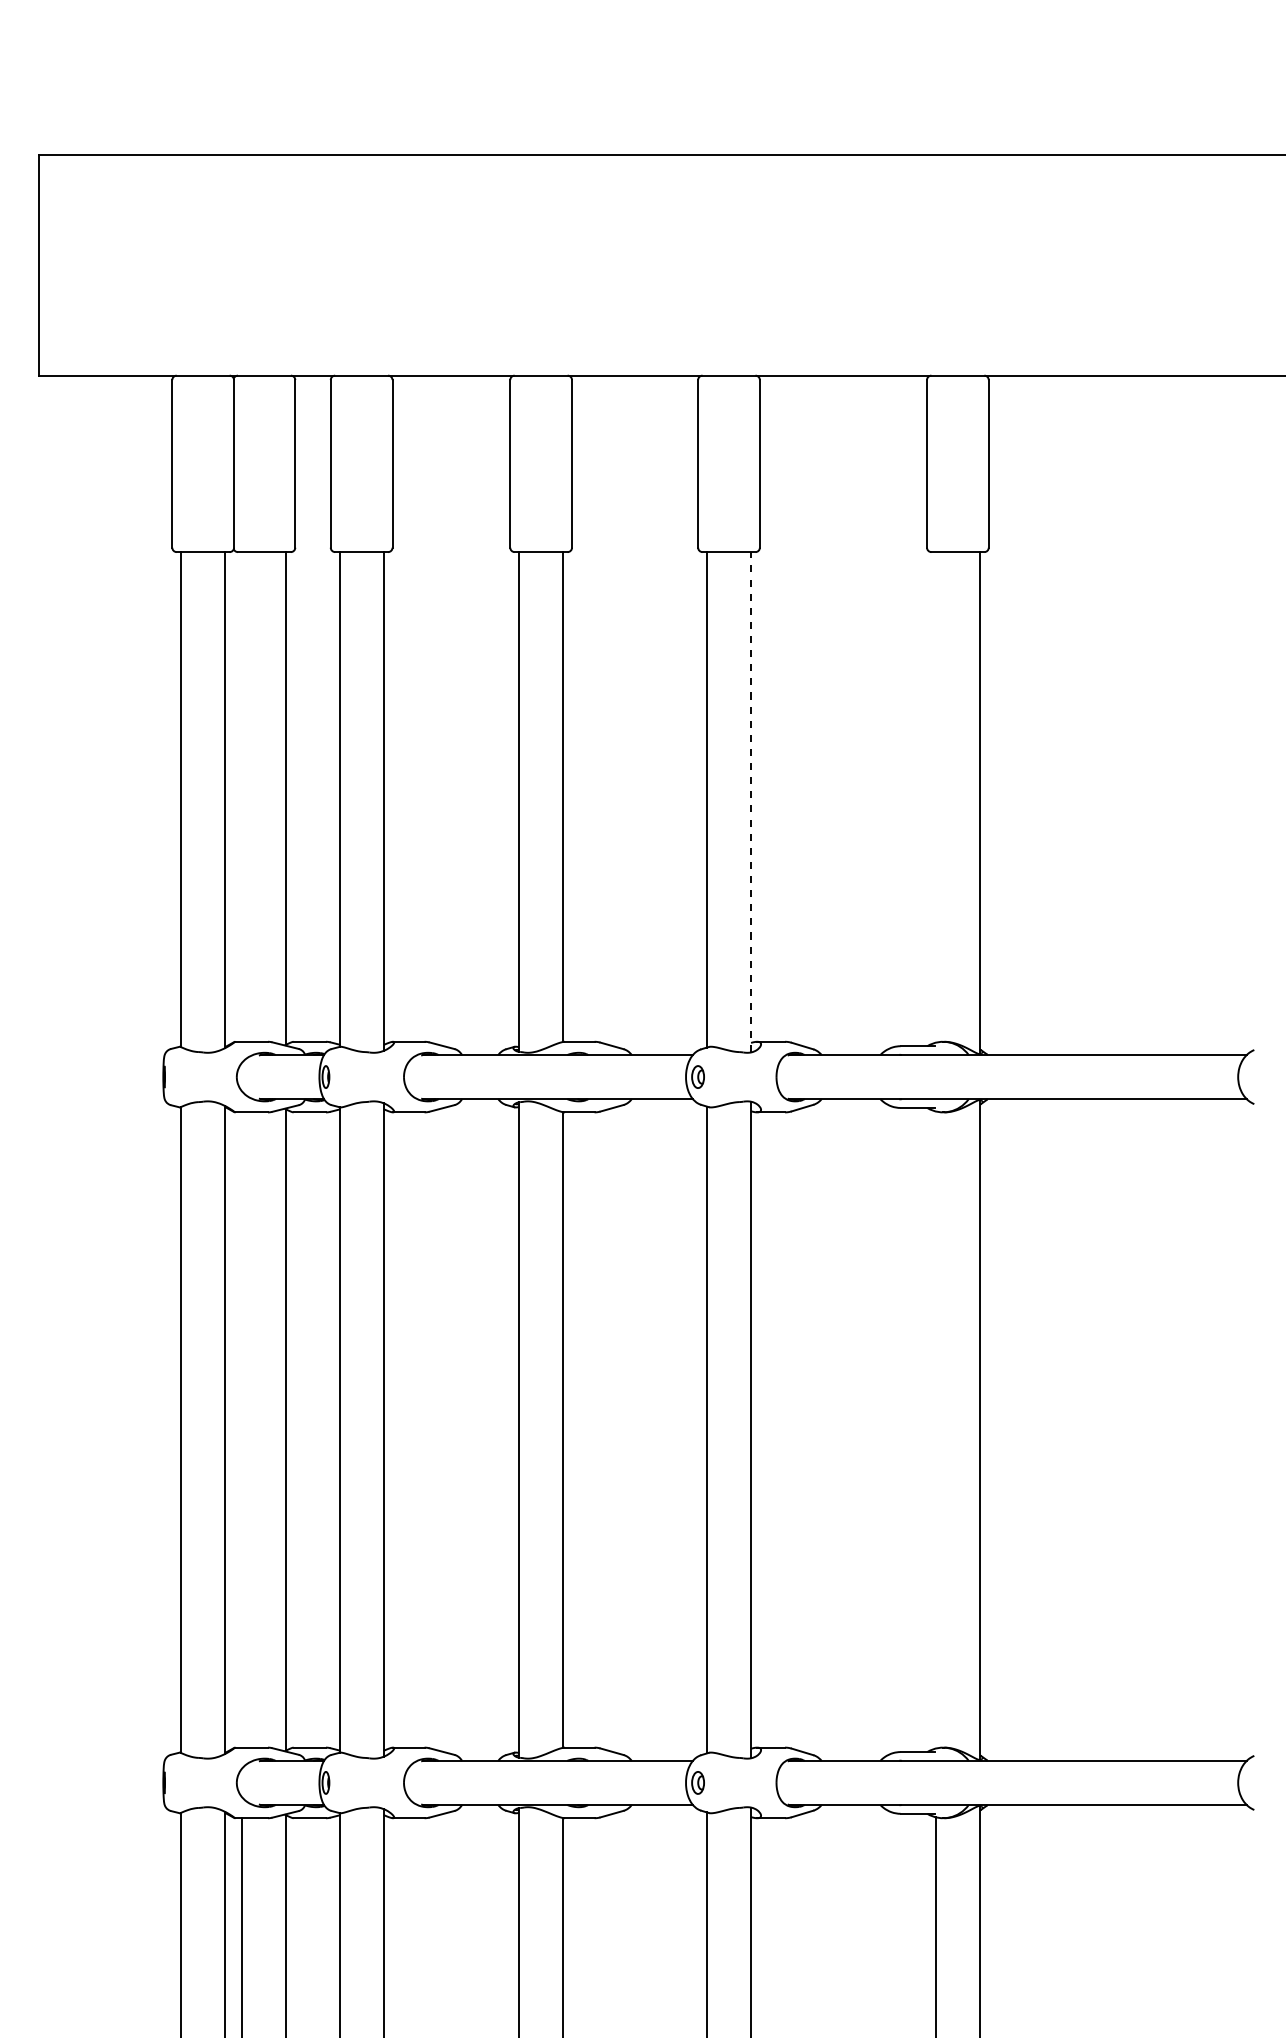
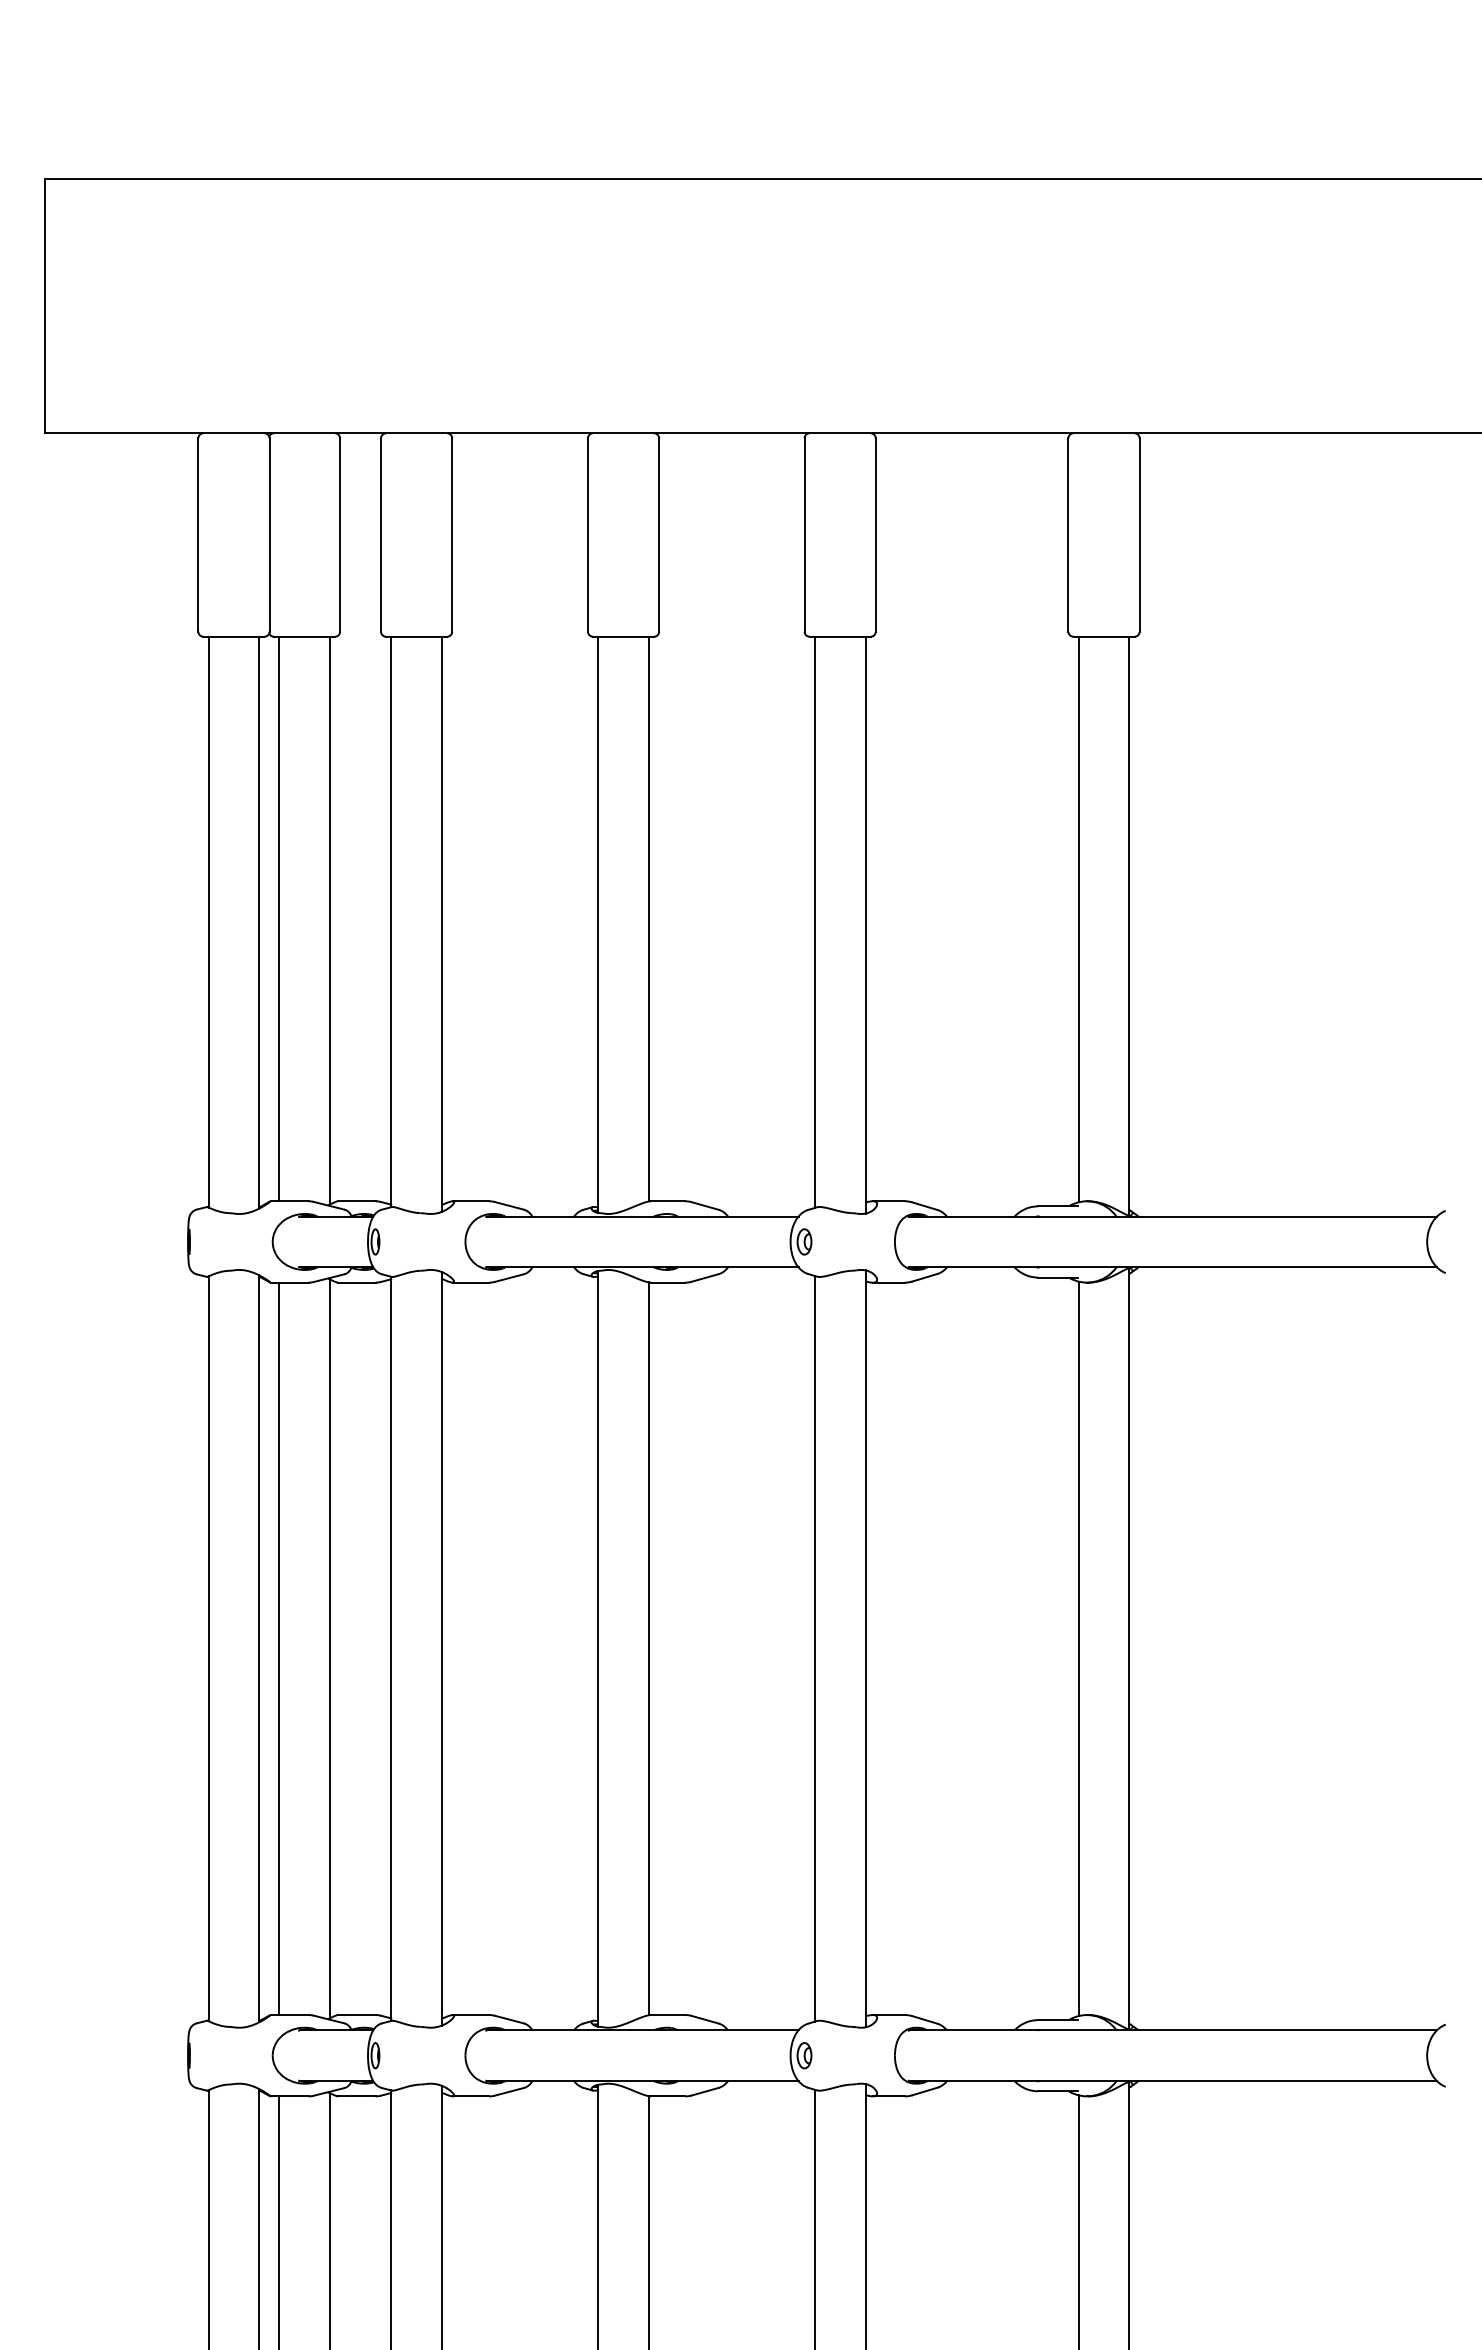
line: (242, 796) -> (279, 918), added
line: (935, 797) -> (1078, 919), added
line: (750, 801) -> (865, 924), dashed -> solid
line: (242, 1429) -> (279, 1648), added
line: (935, 1429) -> (1078, 1648), added

